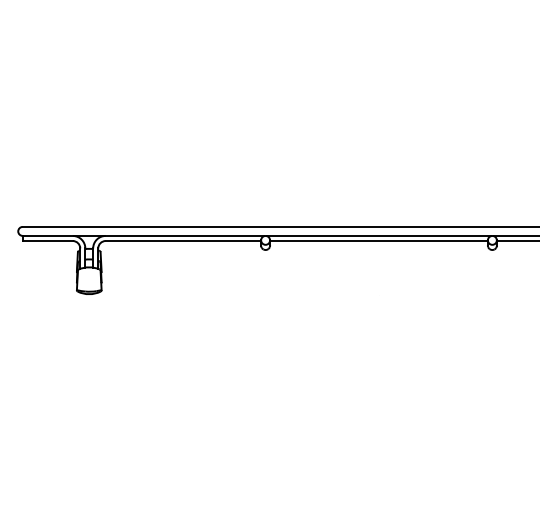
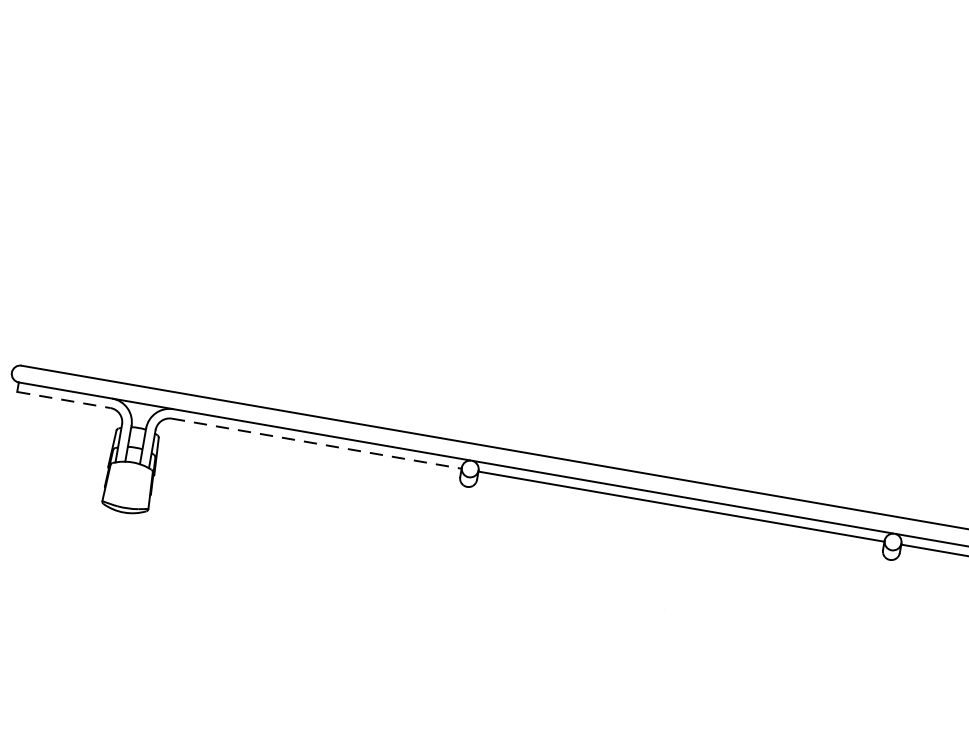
line: (48, 241) -> (65, 401), solid -> dashed
line: (183, 241) -> (316, 444), solid -> dashed

